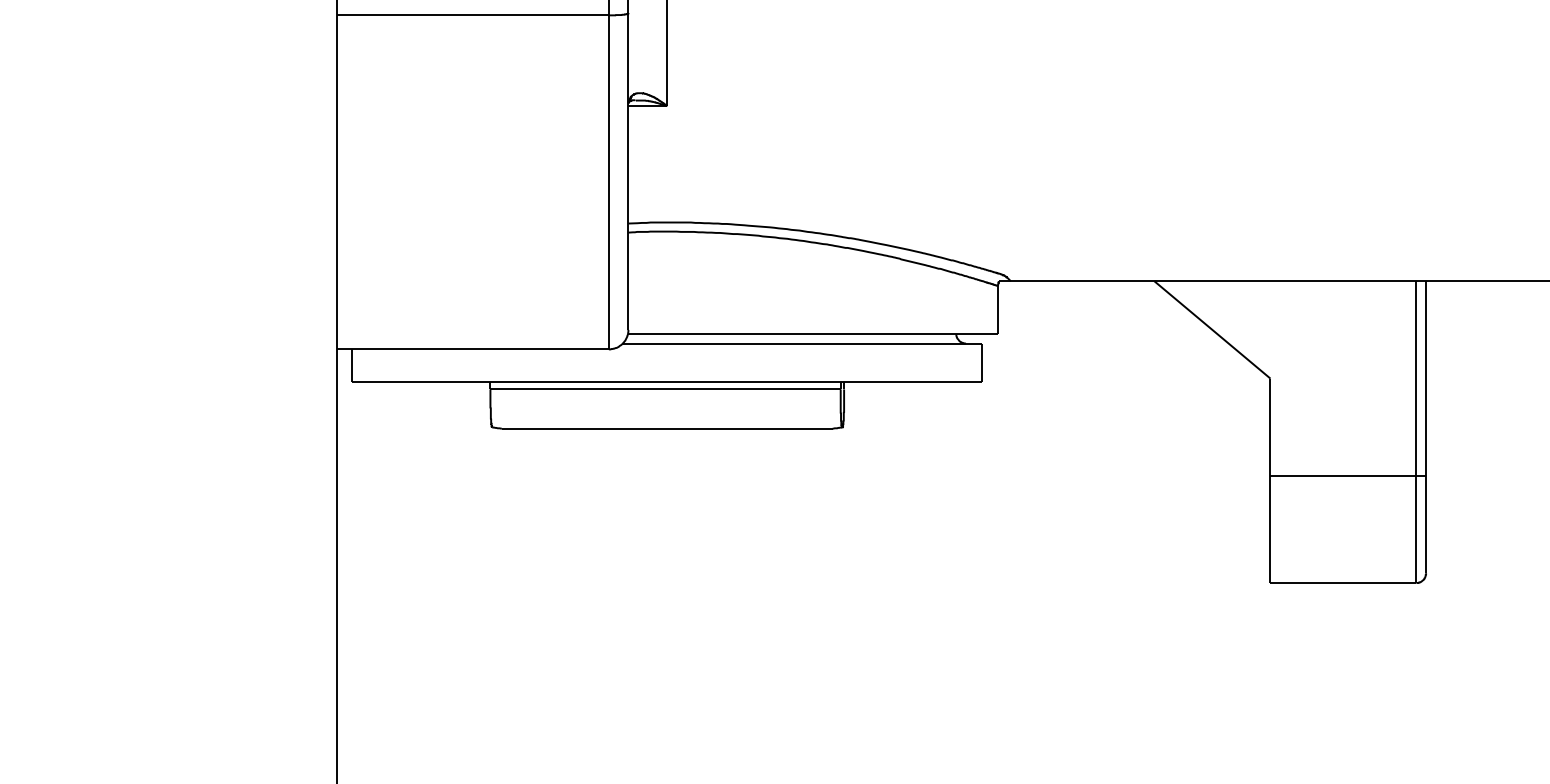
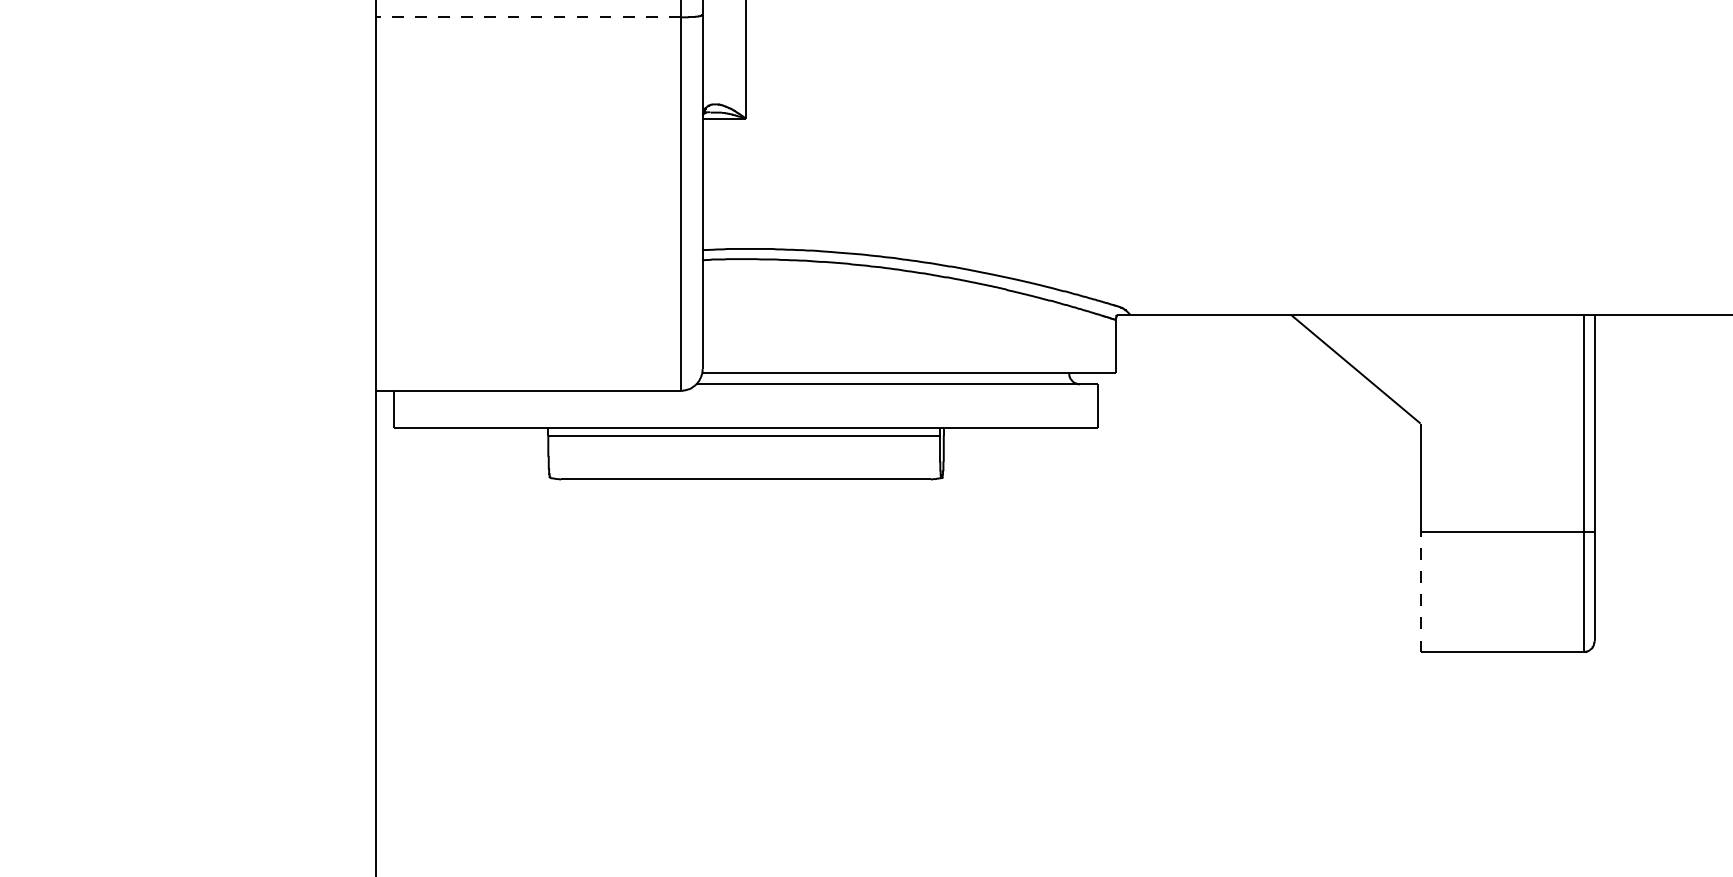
line: (472, 15) -> (528, 17), solid -> dashed
line: (1270, 529) -> (1420, 592), solid -> dashed

